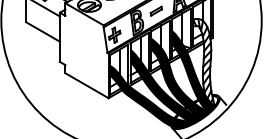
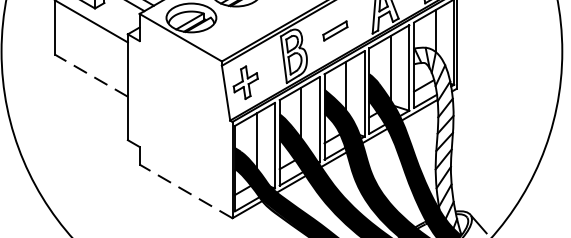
line: (43, 32) -> (92, 76), solid -> dashed
line: (87, 85) -> (187, 190), solid -> dashed

